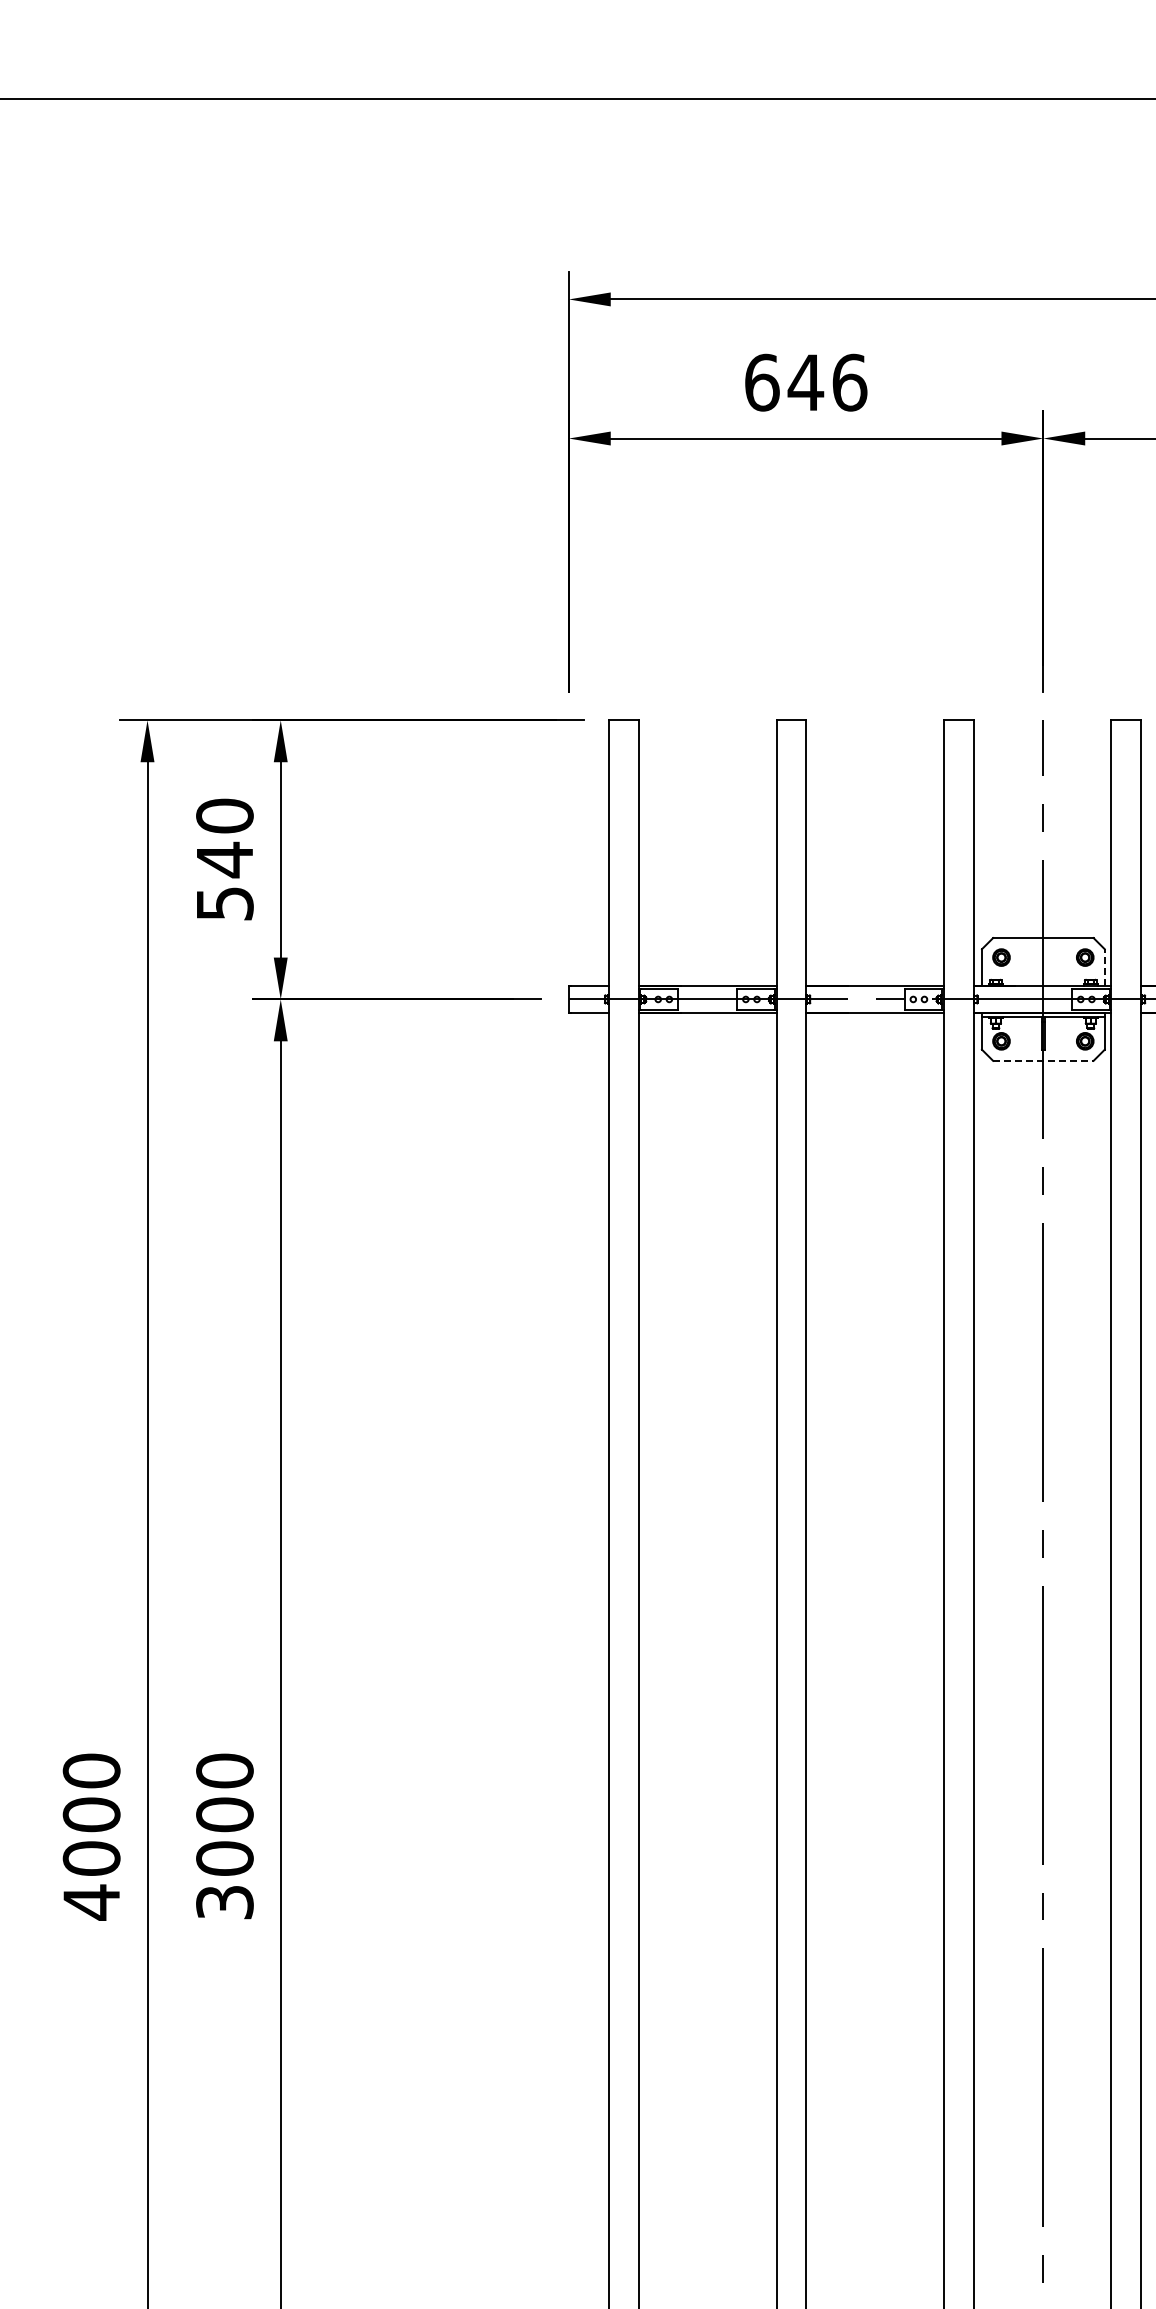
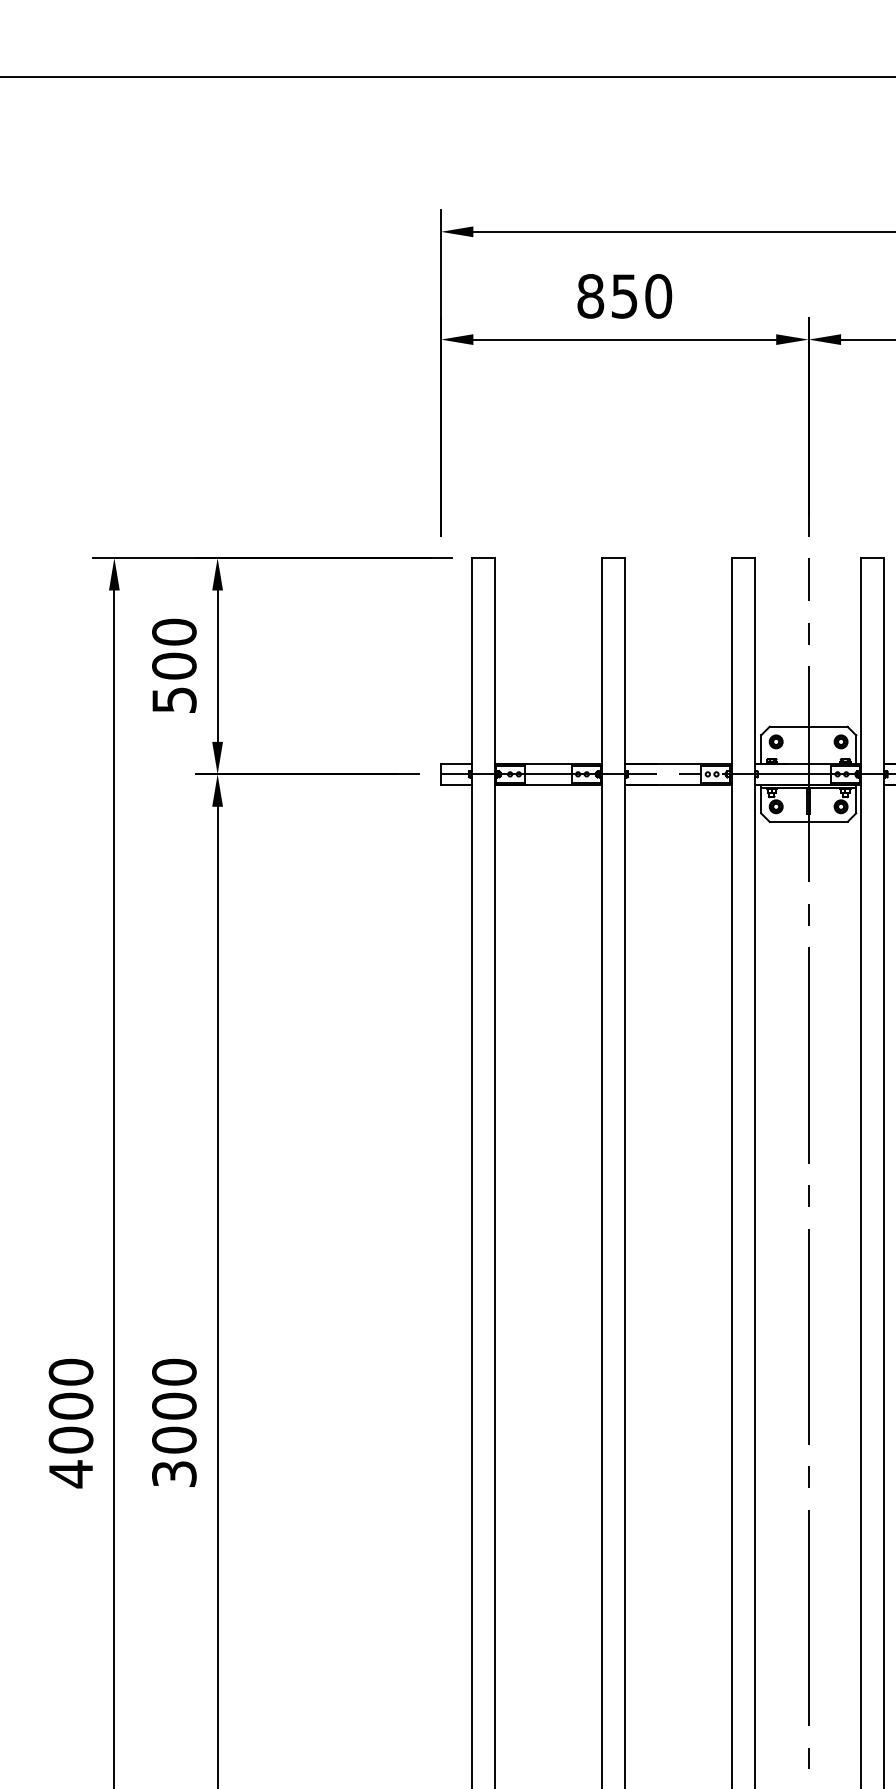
text: (806, 382) -> (625, 296), 646 -> 850
text: (224, 859) -> (174, 665), 540 -> 500
line: (1104, 966) -> (856, 748), dashed -> solid
line: (1043, 1060) -> (808, 821), dashed -> solid

